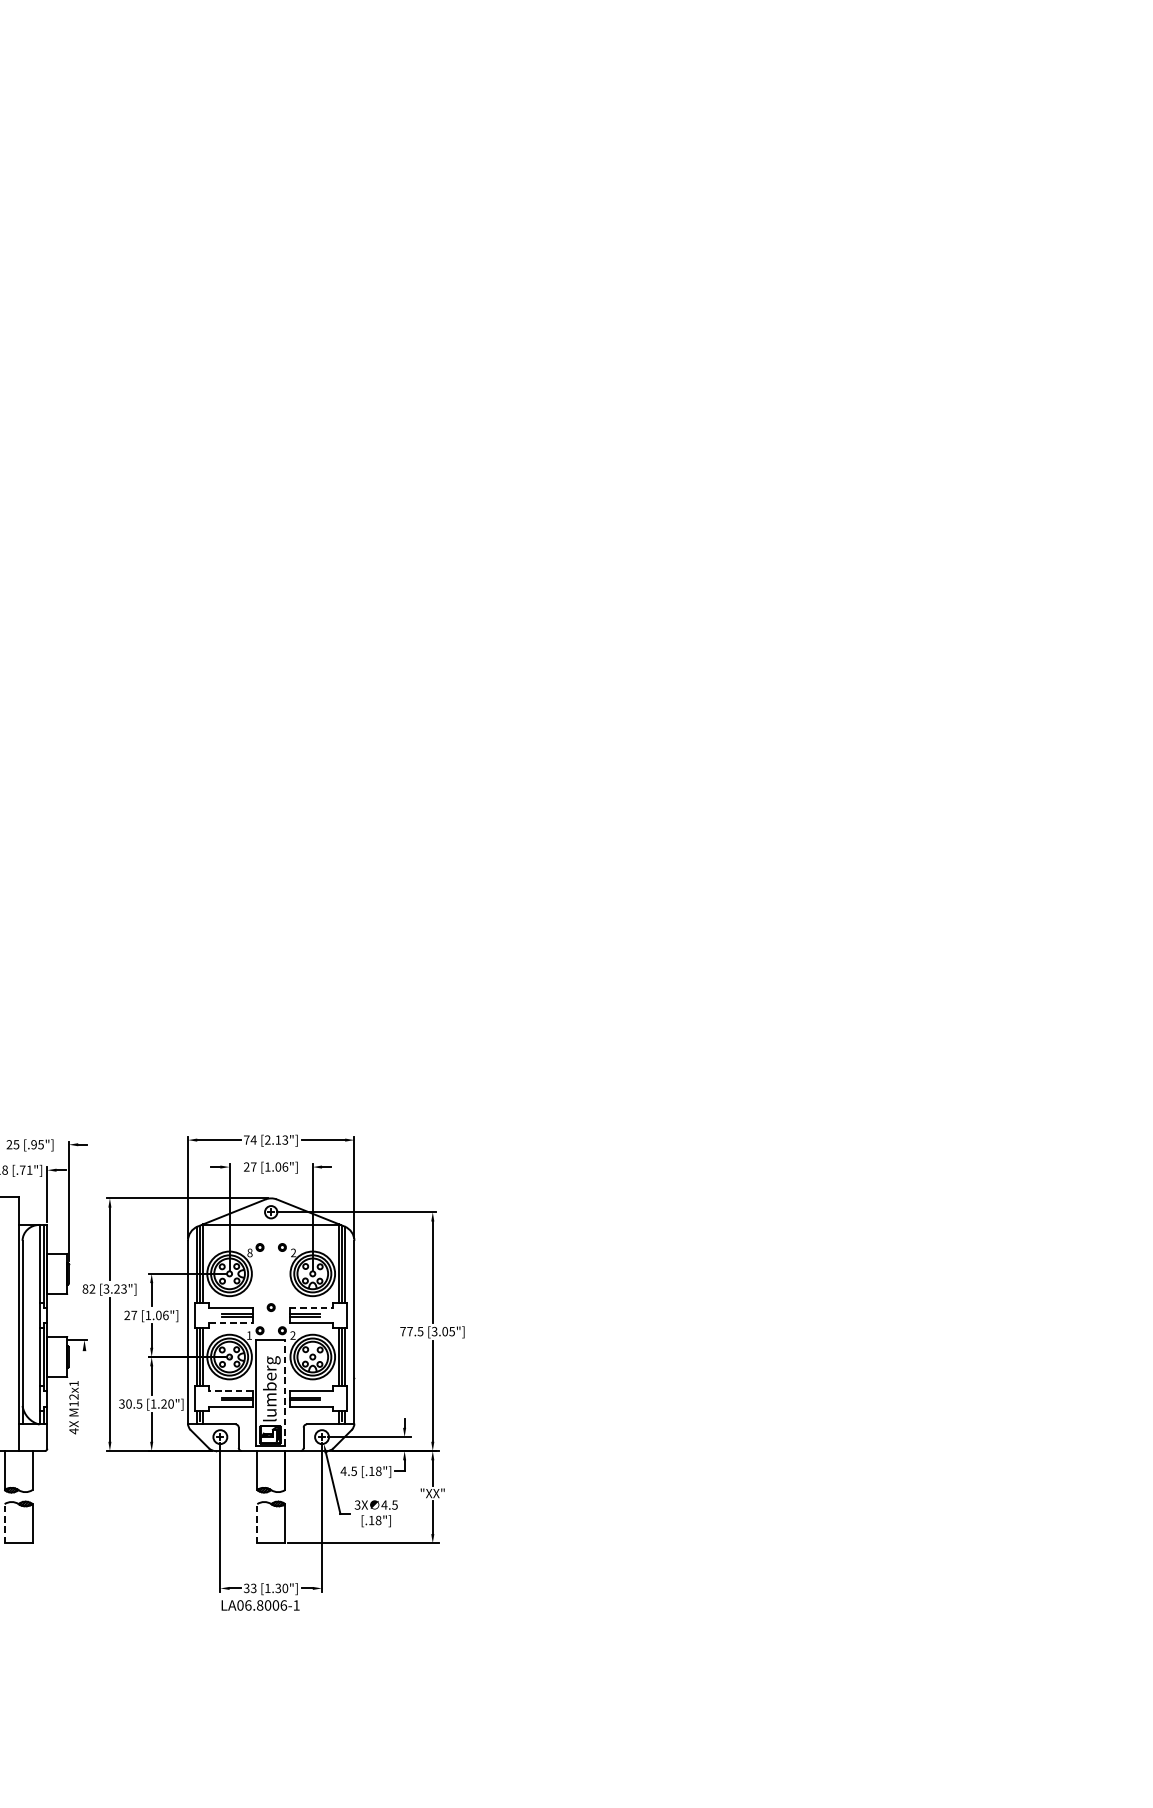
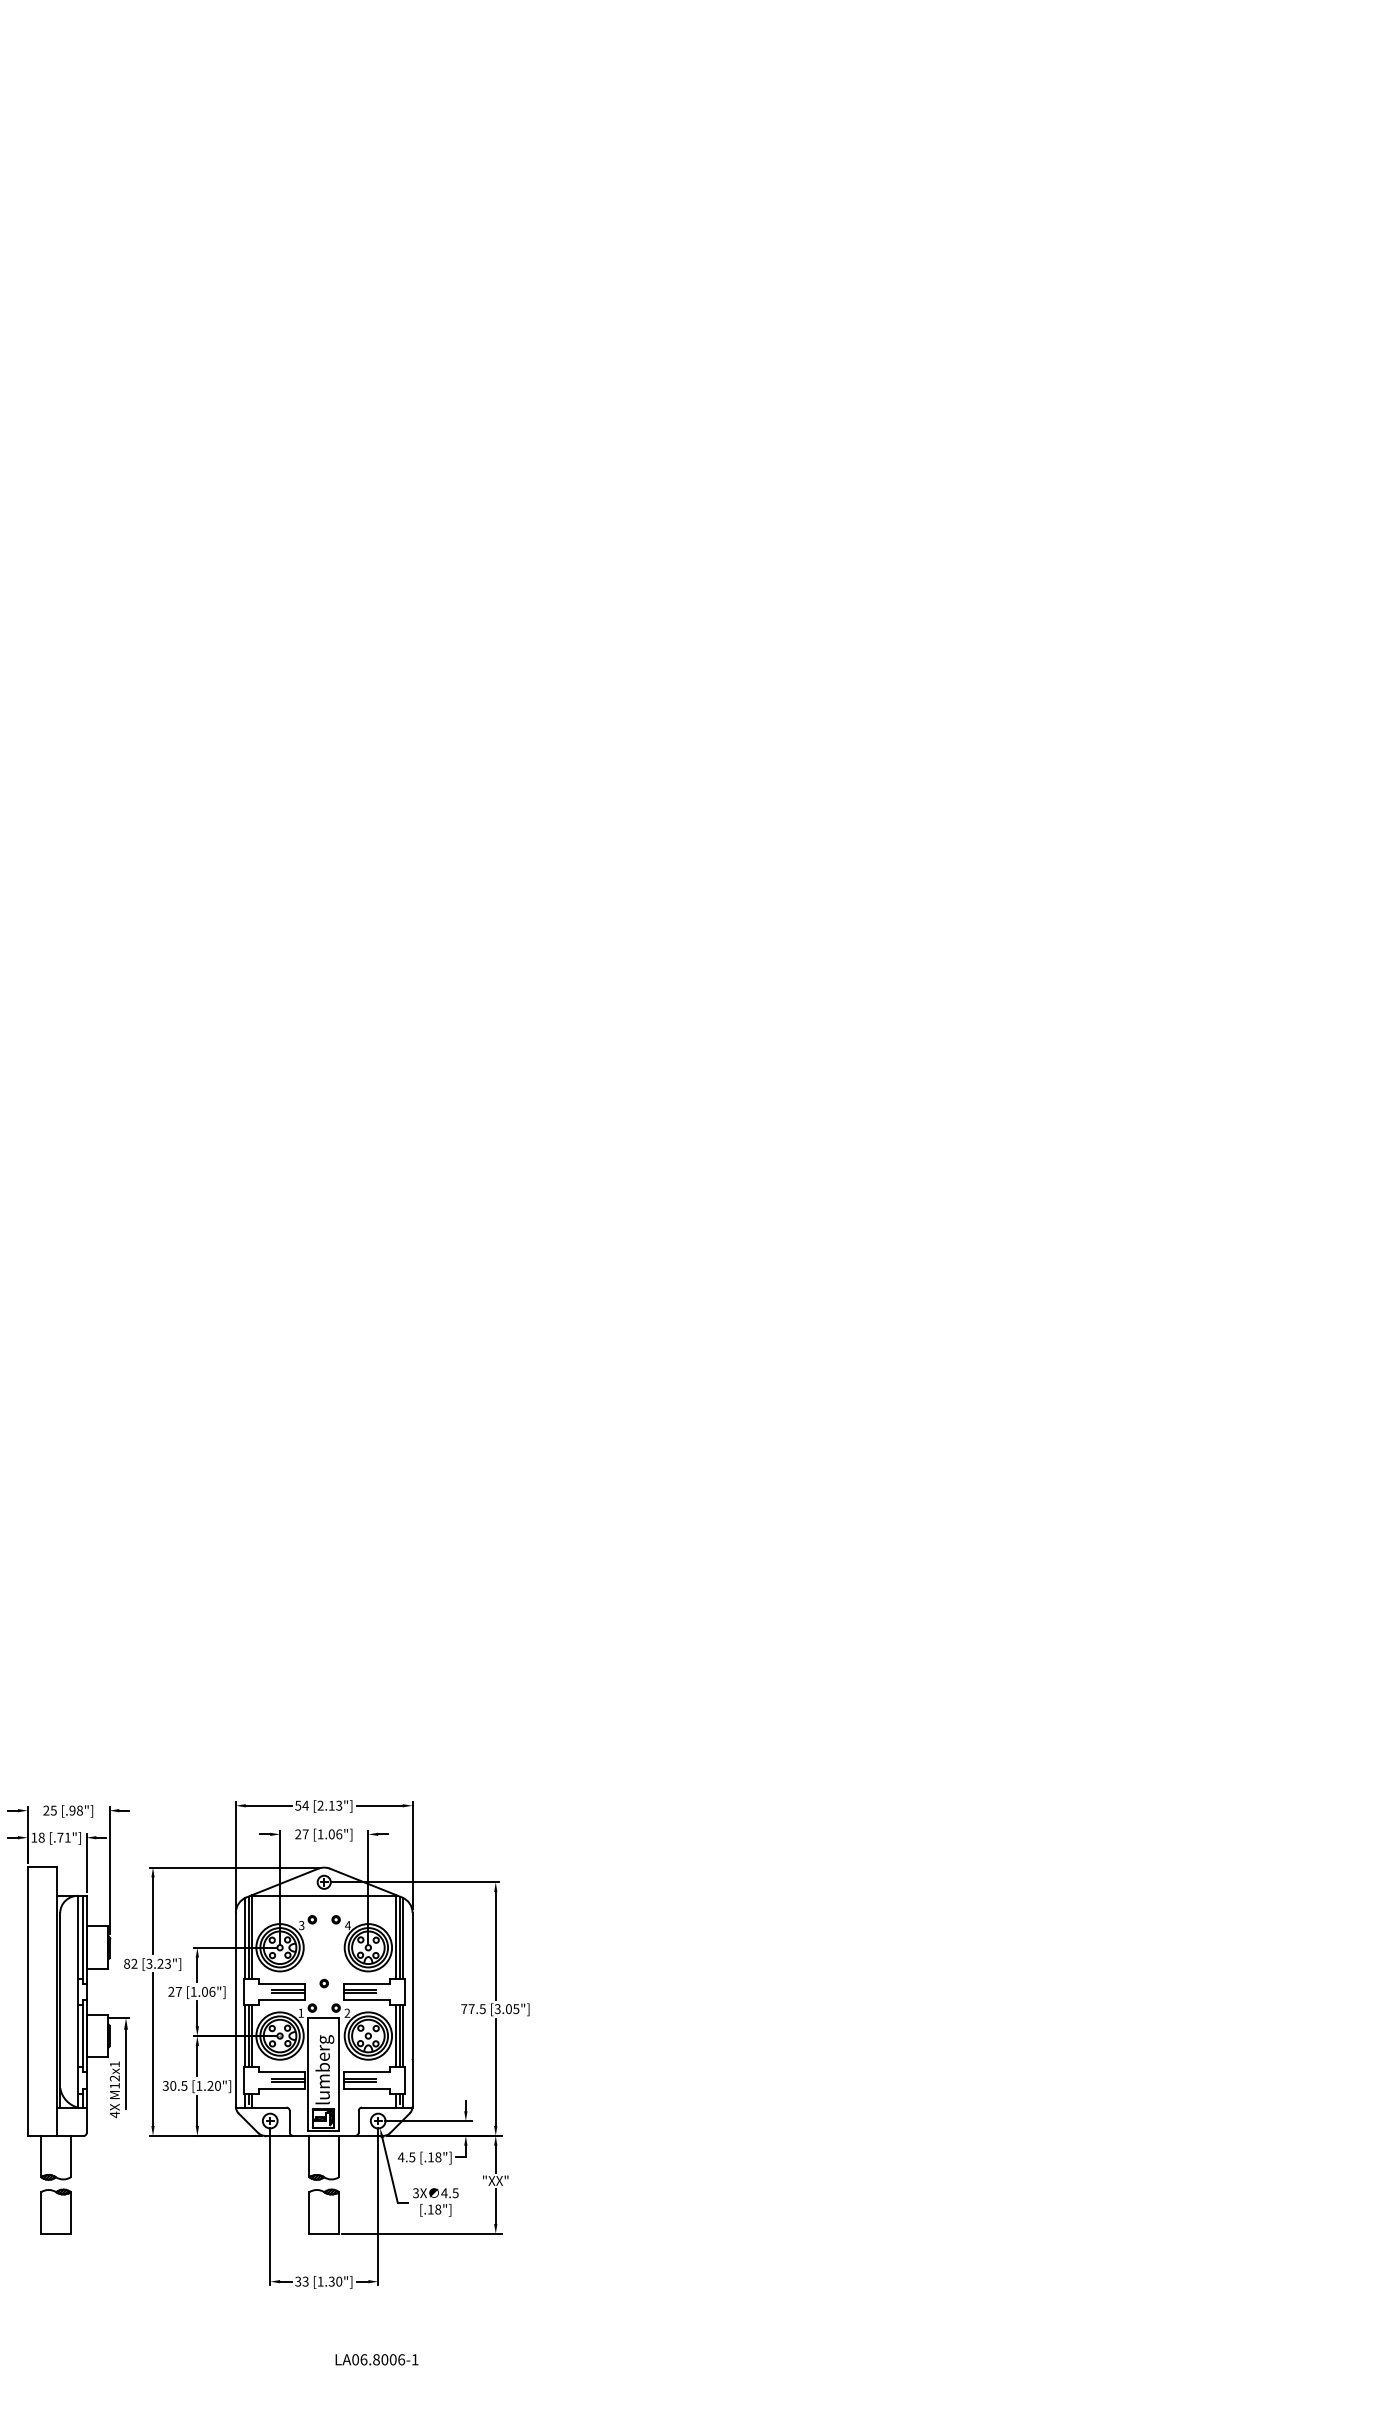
text: (246, 1139) -> (298, 1805), 74 -> 54
text: (40, 1144) -> (79, 1810), [.95"] -> [.98"]
text: (249, 1252) -> (301, 1925), 8 -> 3
text: (293, 1252) -> (347, 1925), 2 -> 4
line: (311, 1307) -> (366, 1983), dashed -> solid
line: (230, 1322) -> (281, 1999), dashed -> solid
line: (84, 1388) -> (126, 2069), added
line: (230, 1391) -> (281, 2072), dashed -> solid
line: (284, 1392) -> (338, 2073), dashed -> solid
line: (4, 1524) -> (41, 2213), dashed -> solid
line: (257, 1524) -> (309, 2213), dashed -> solid
text: (260, 1605) -> (376, 2359), moved

